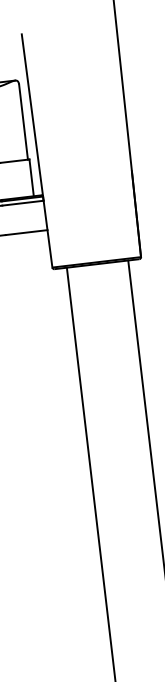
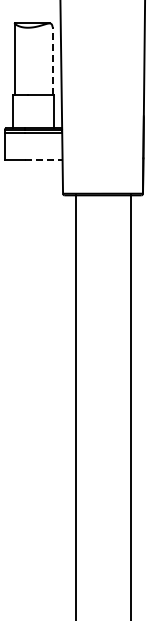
line: (23, 122) -> (52, 61), solid -> dashed
line: (26, 232) -> (43, 159), solid -> dashed

